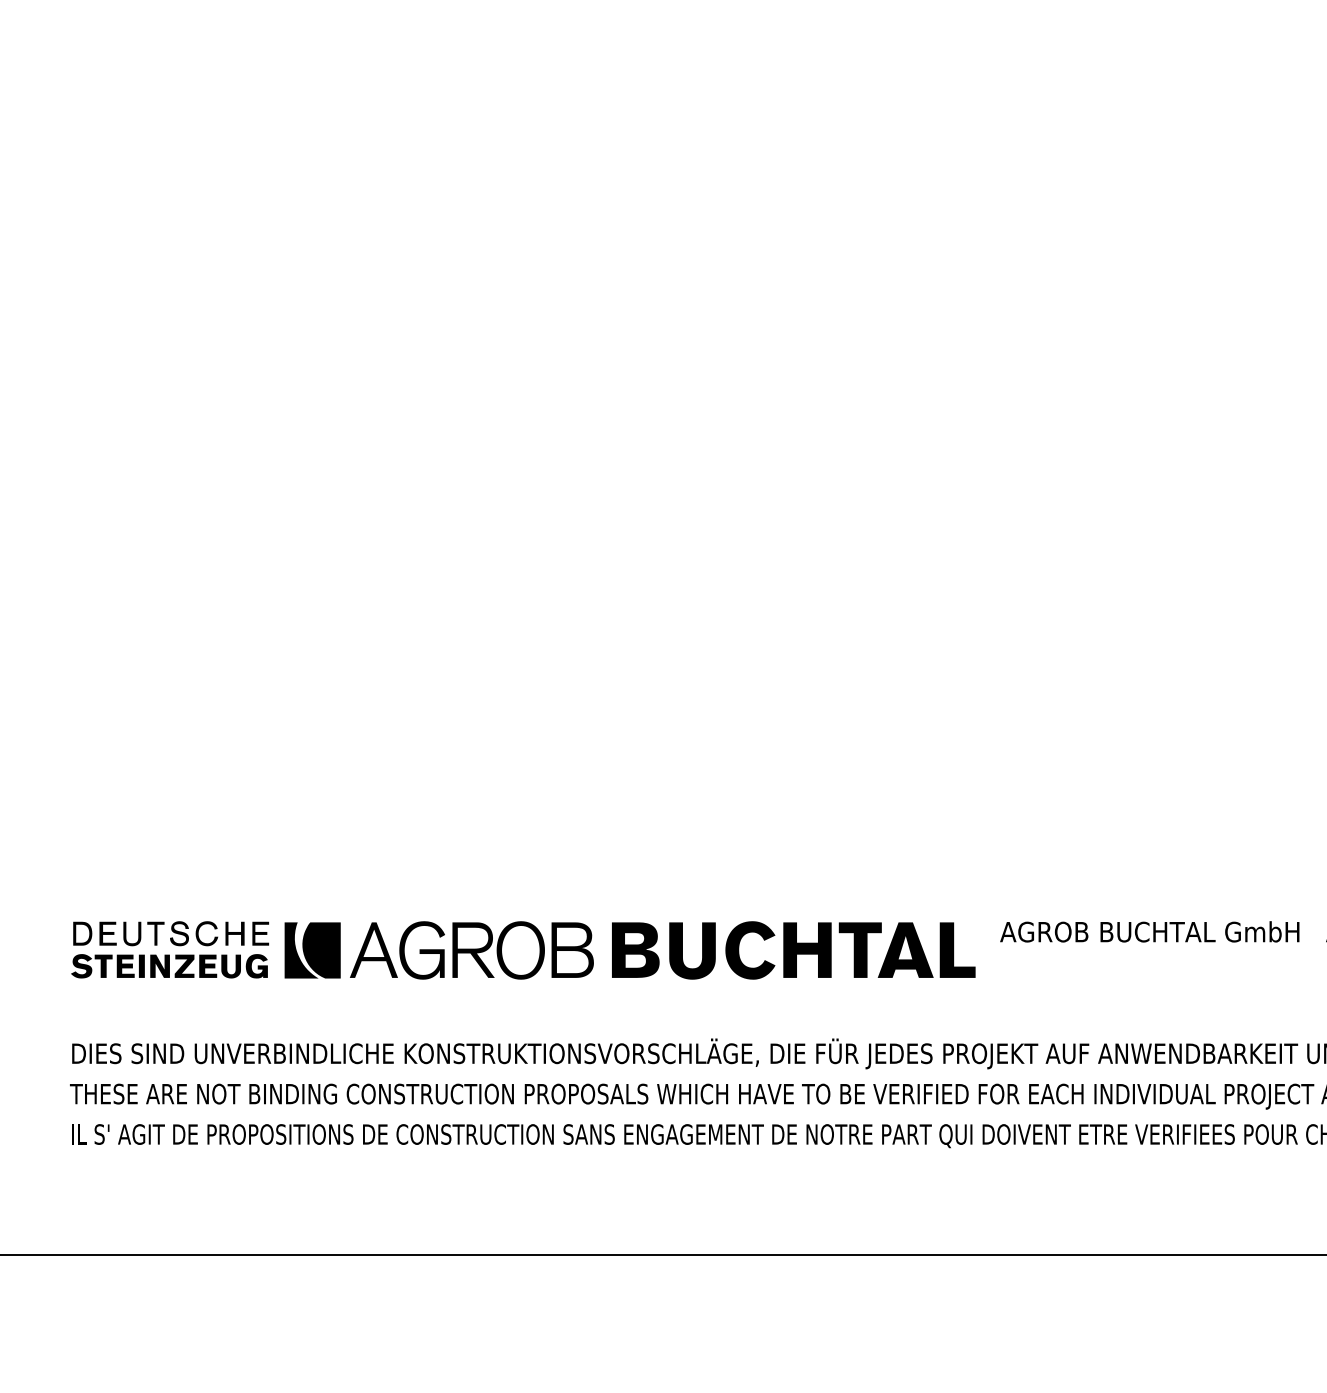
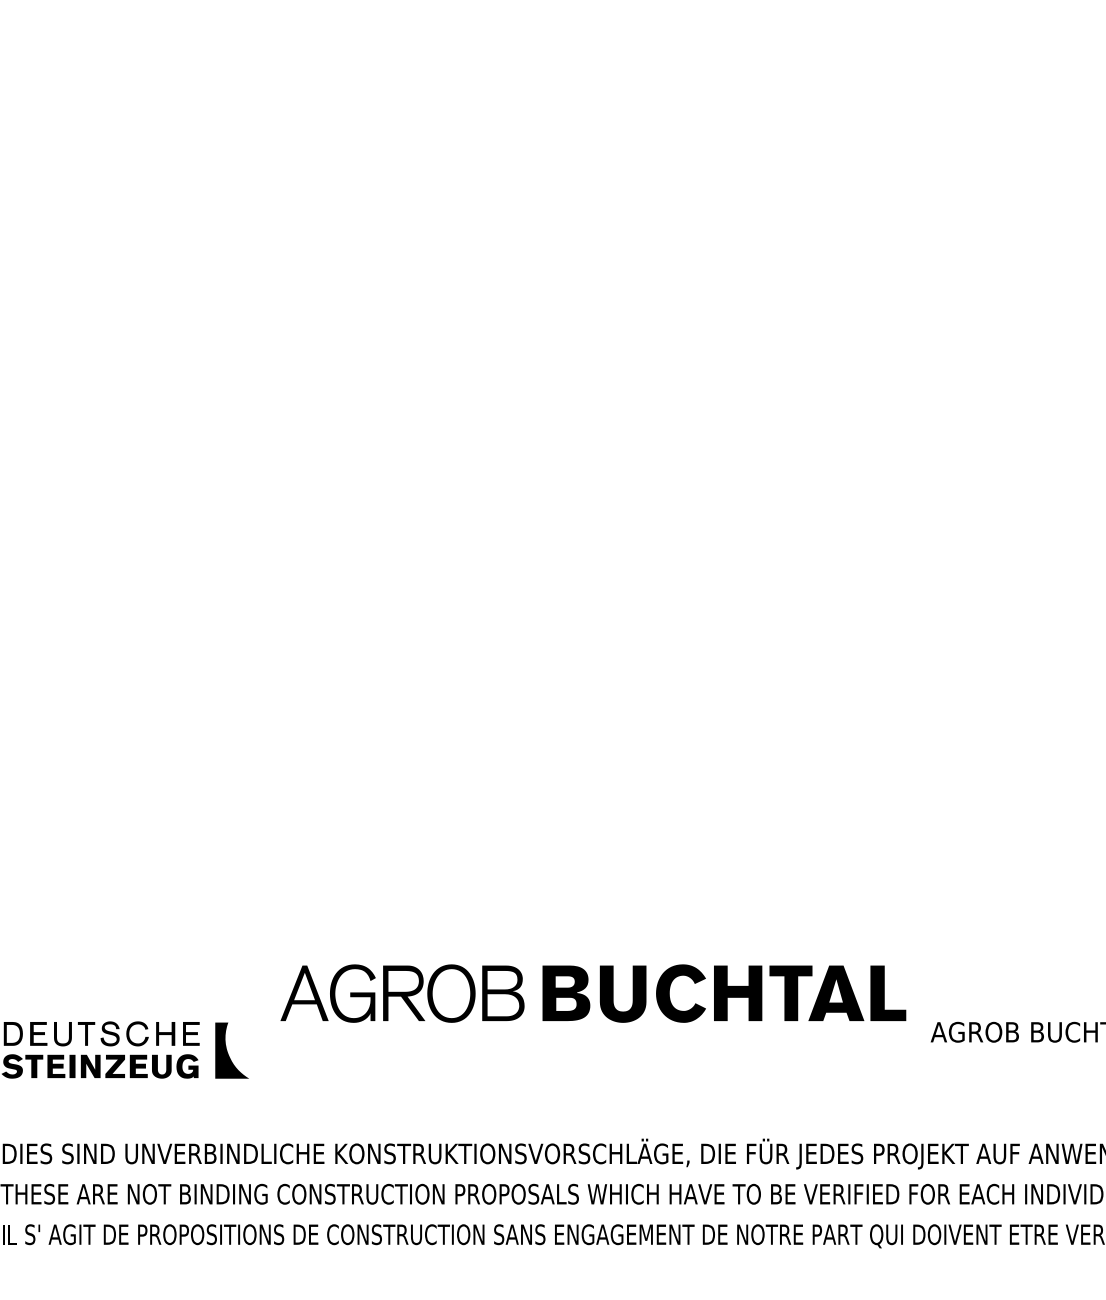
fill: (321, 950) -> (252, 1050), removed
part: (657, 954) -> (588, 997), moved

